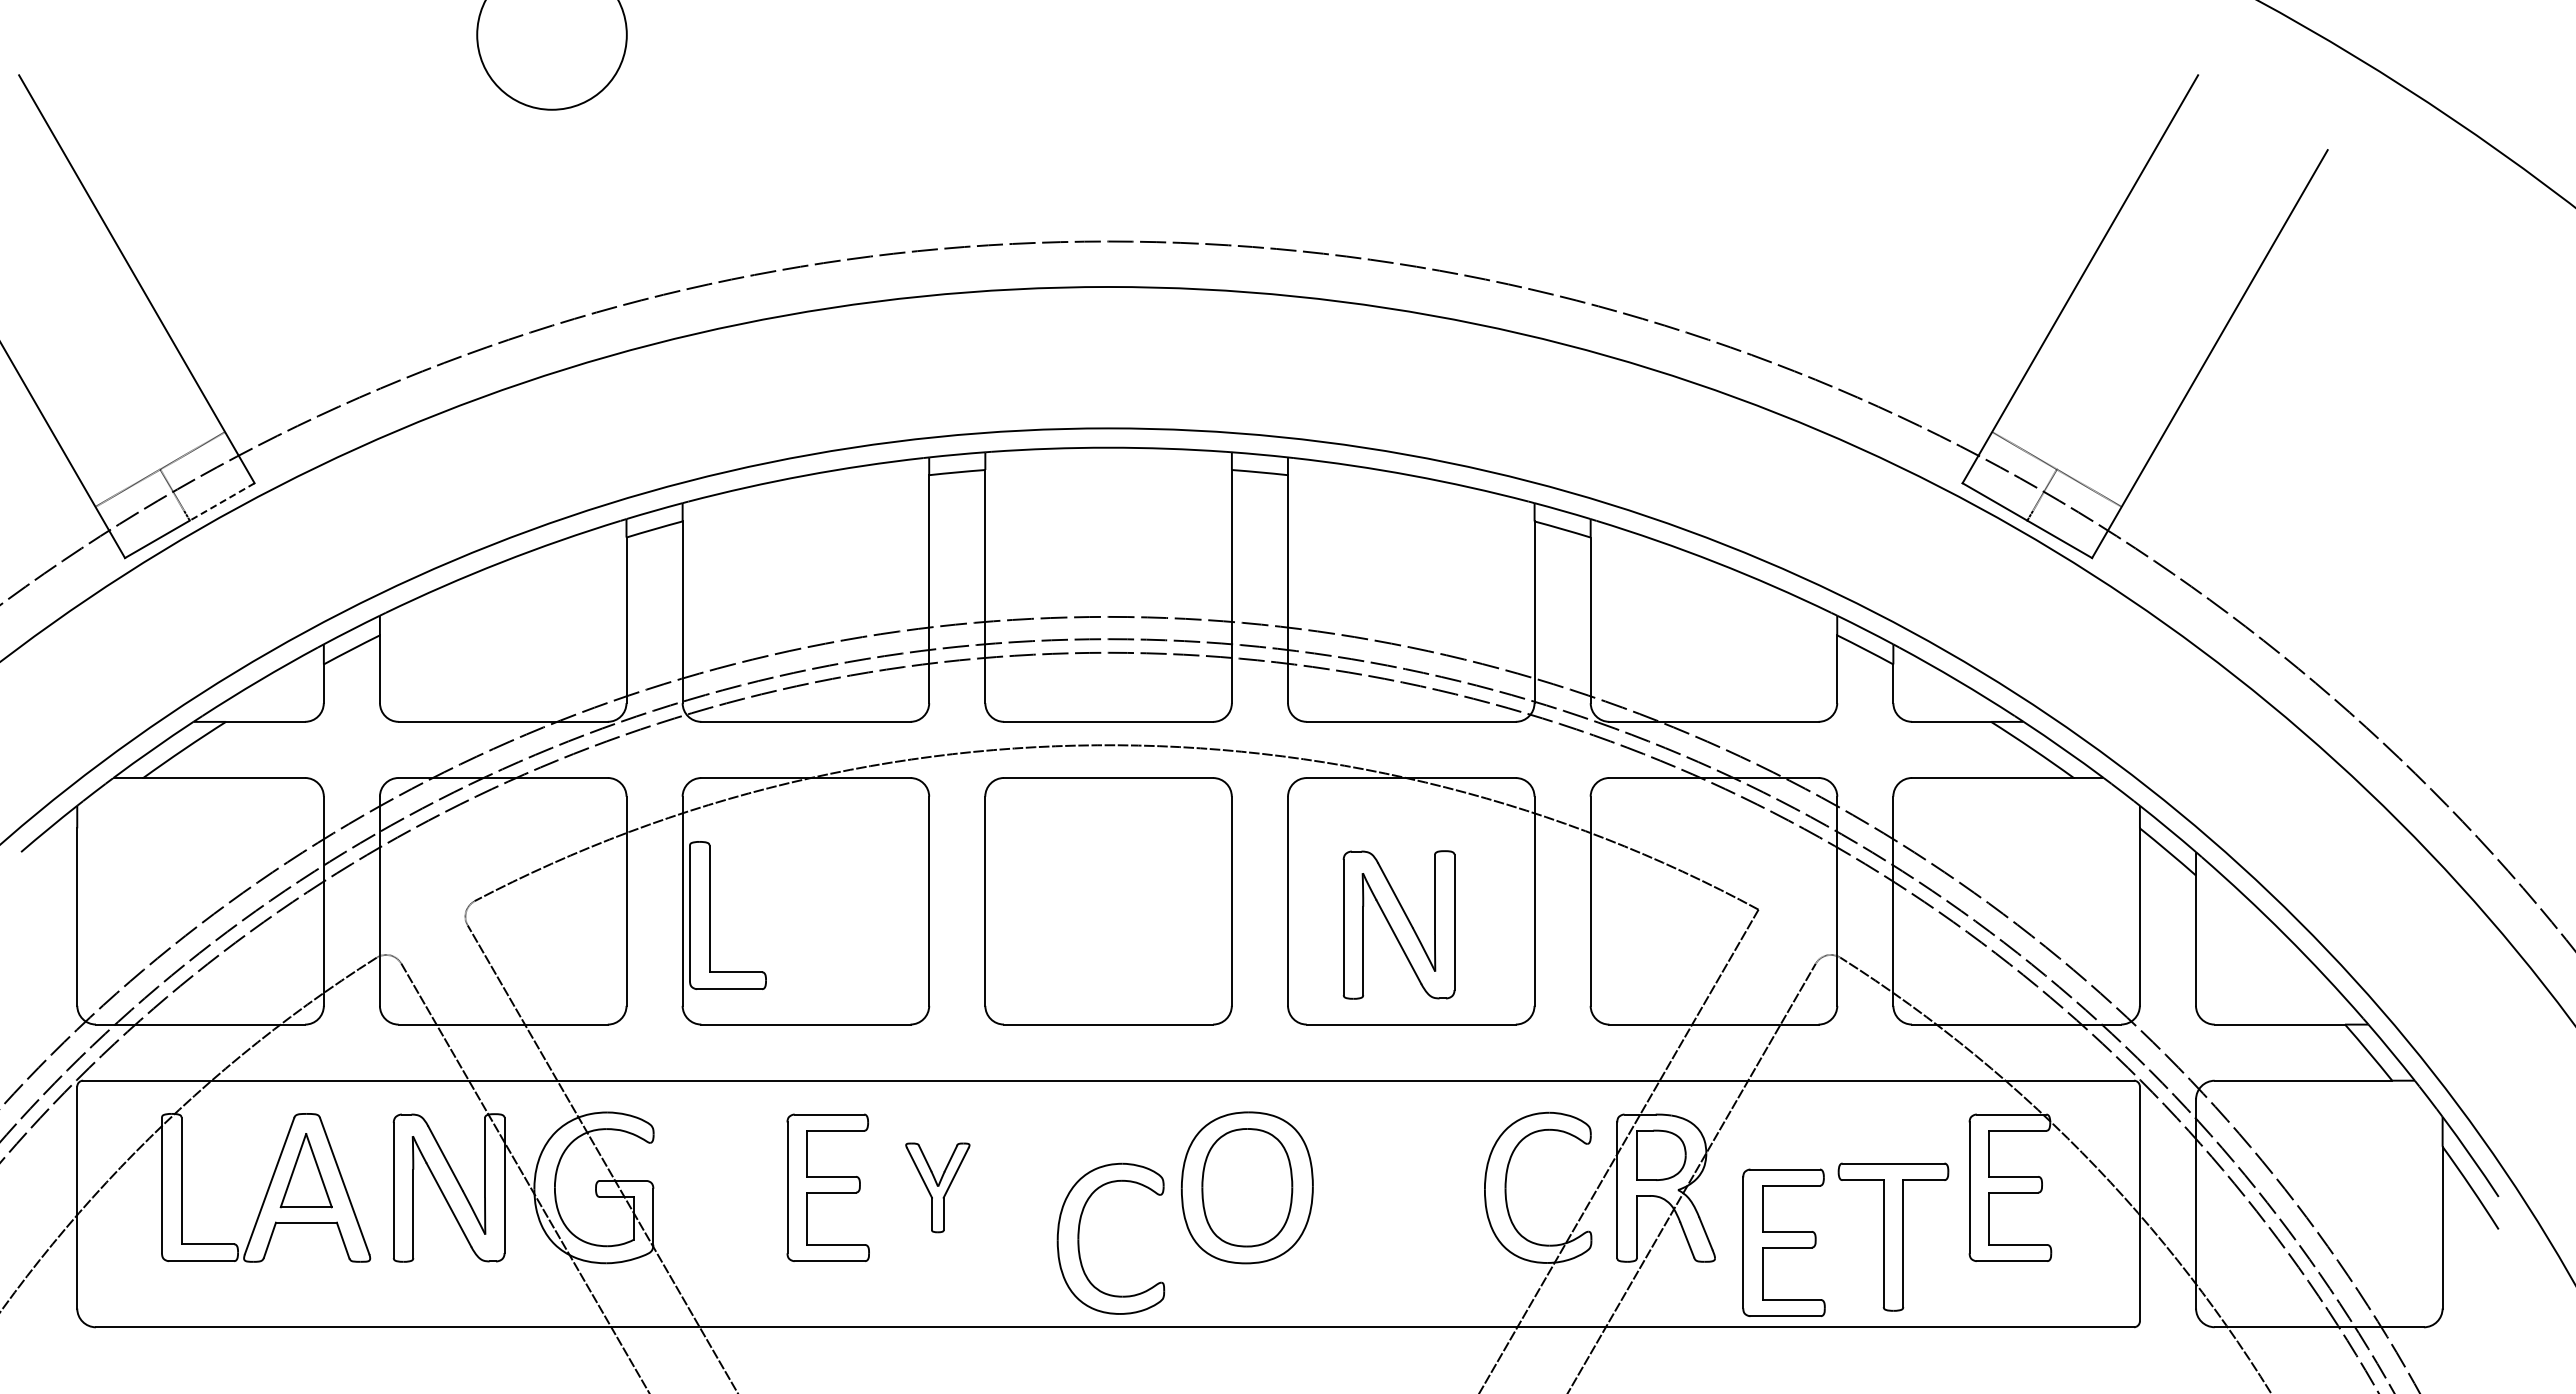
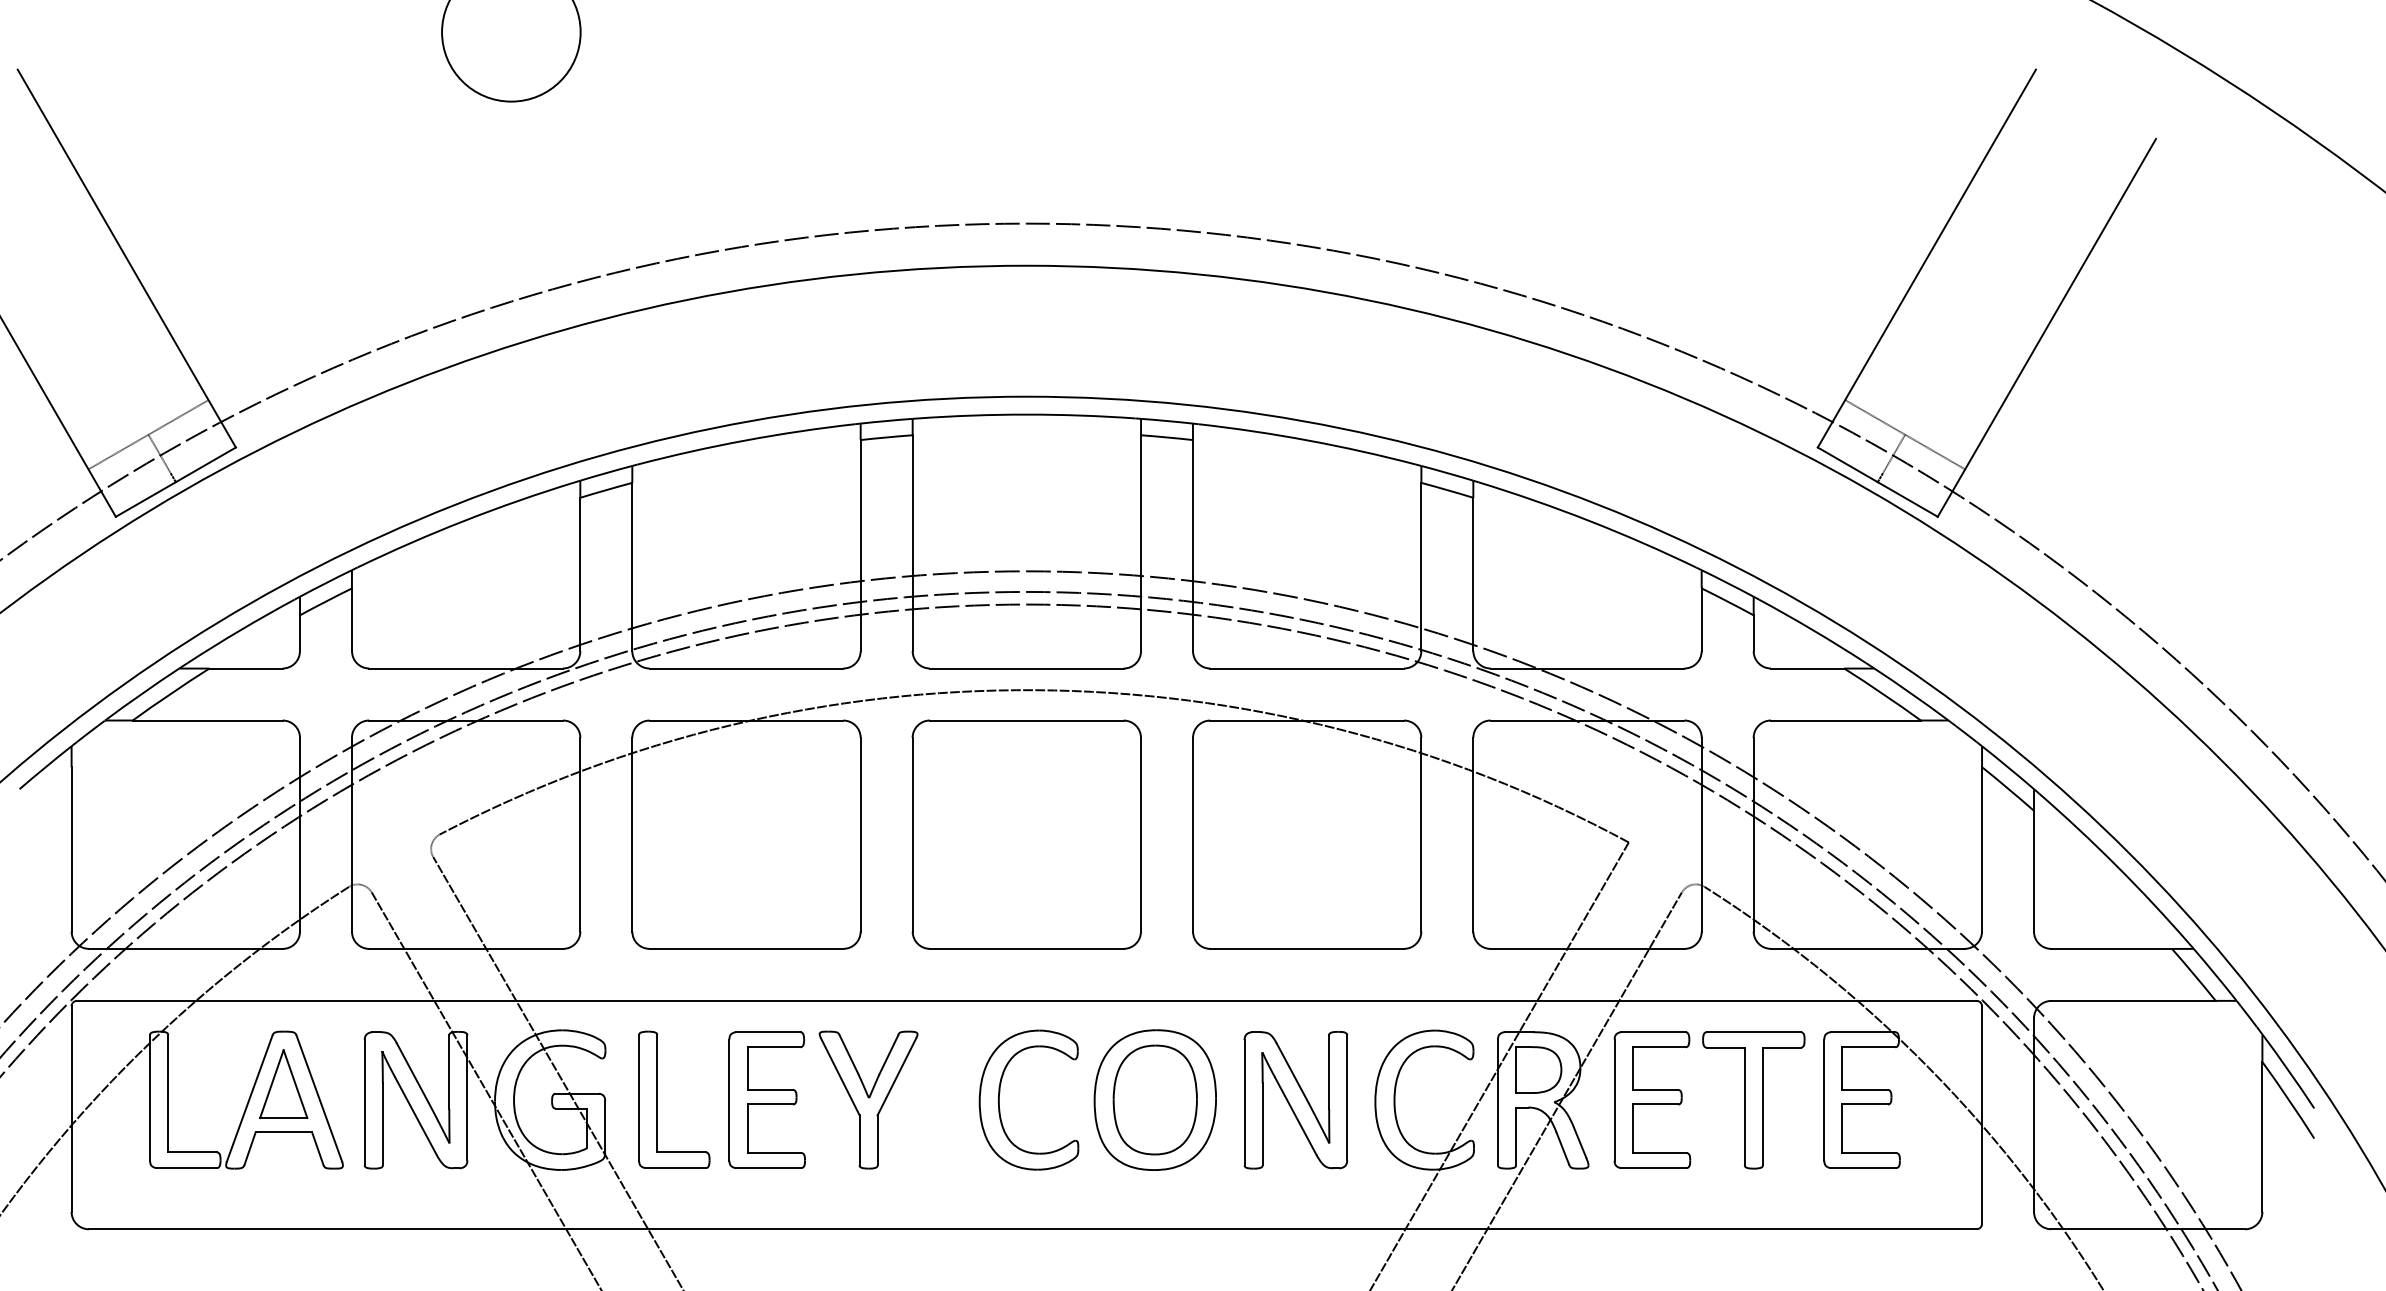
line: (221, 502) -> (205, 465), dashed -> solid
part: (710, 915) -> (658, 1099), moved
part: (1398, 924) -> (1295, 1099), moved
part: (937, 1187) -> (868, 1099), size x1.67
part: (1893, 1236) -> (1753, 1099), moved
part: (1079, 1238) -> (999, 1099), moved
part: (1783, 1242) -> (1651, 1099), moved

